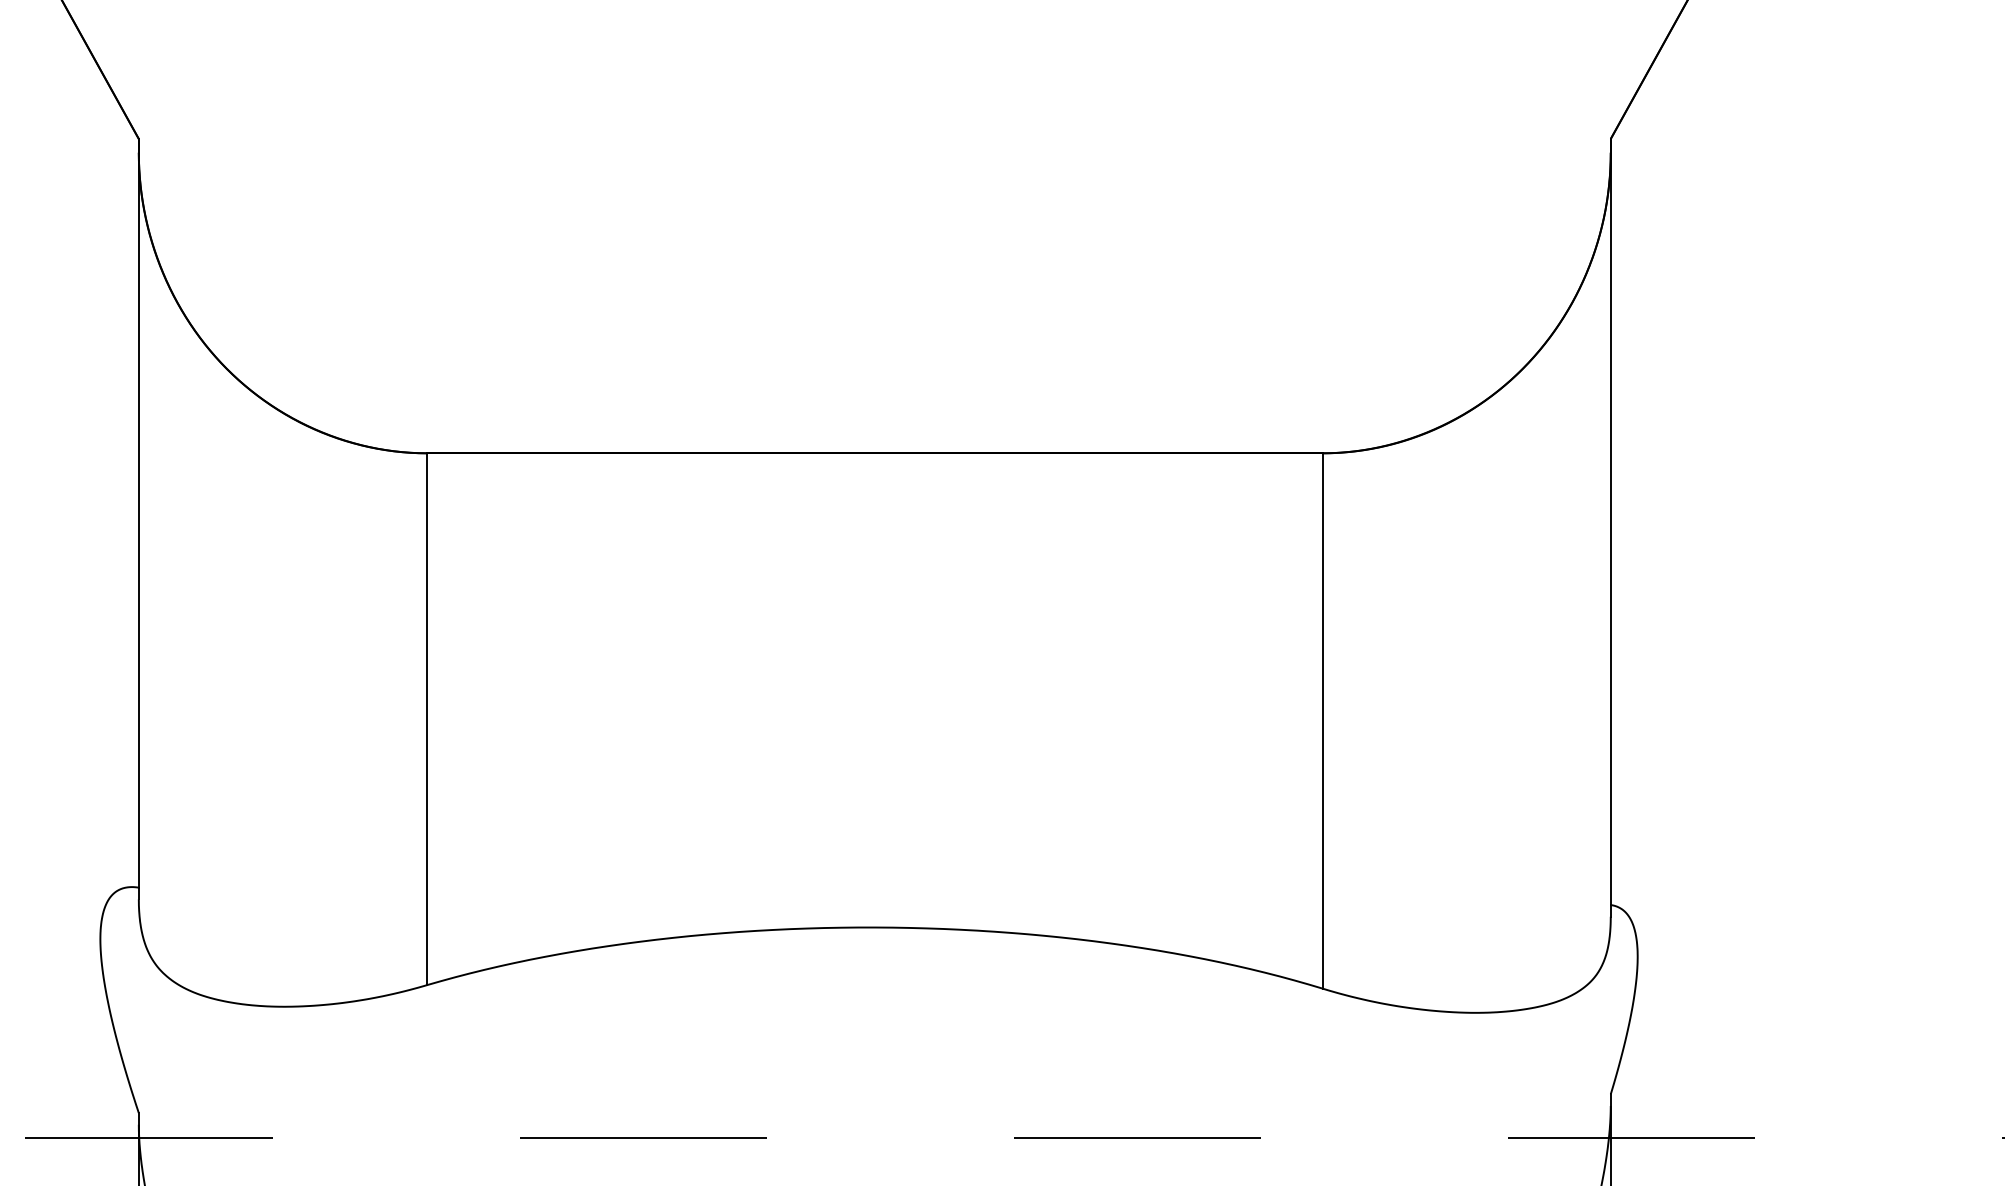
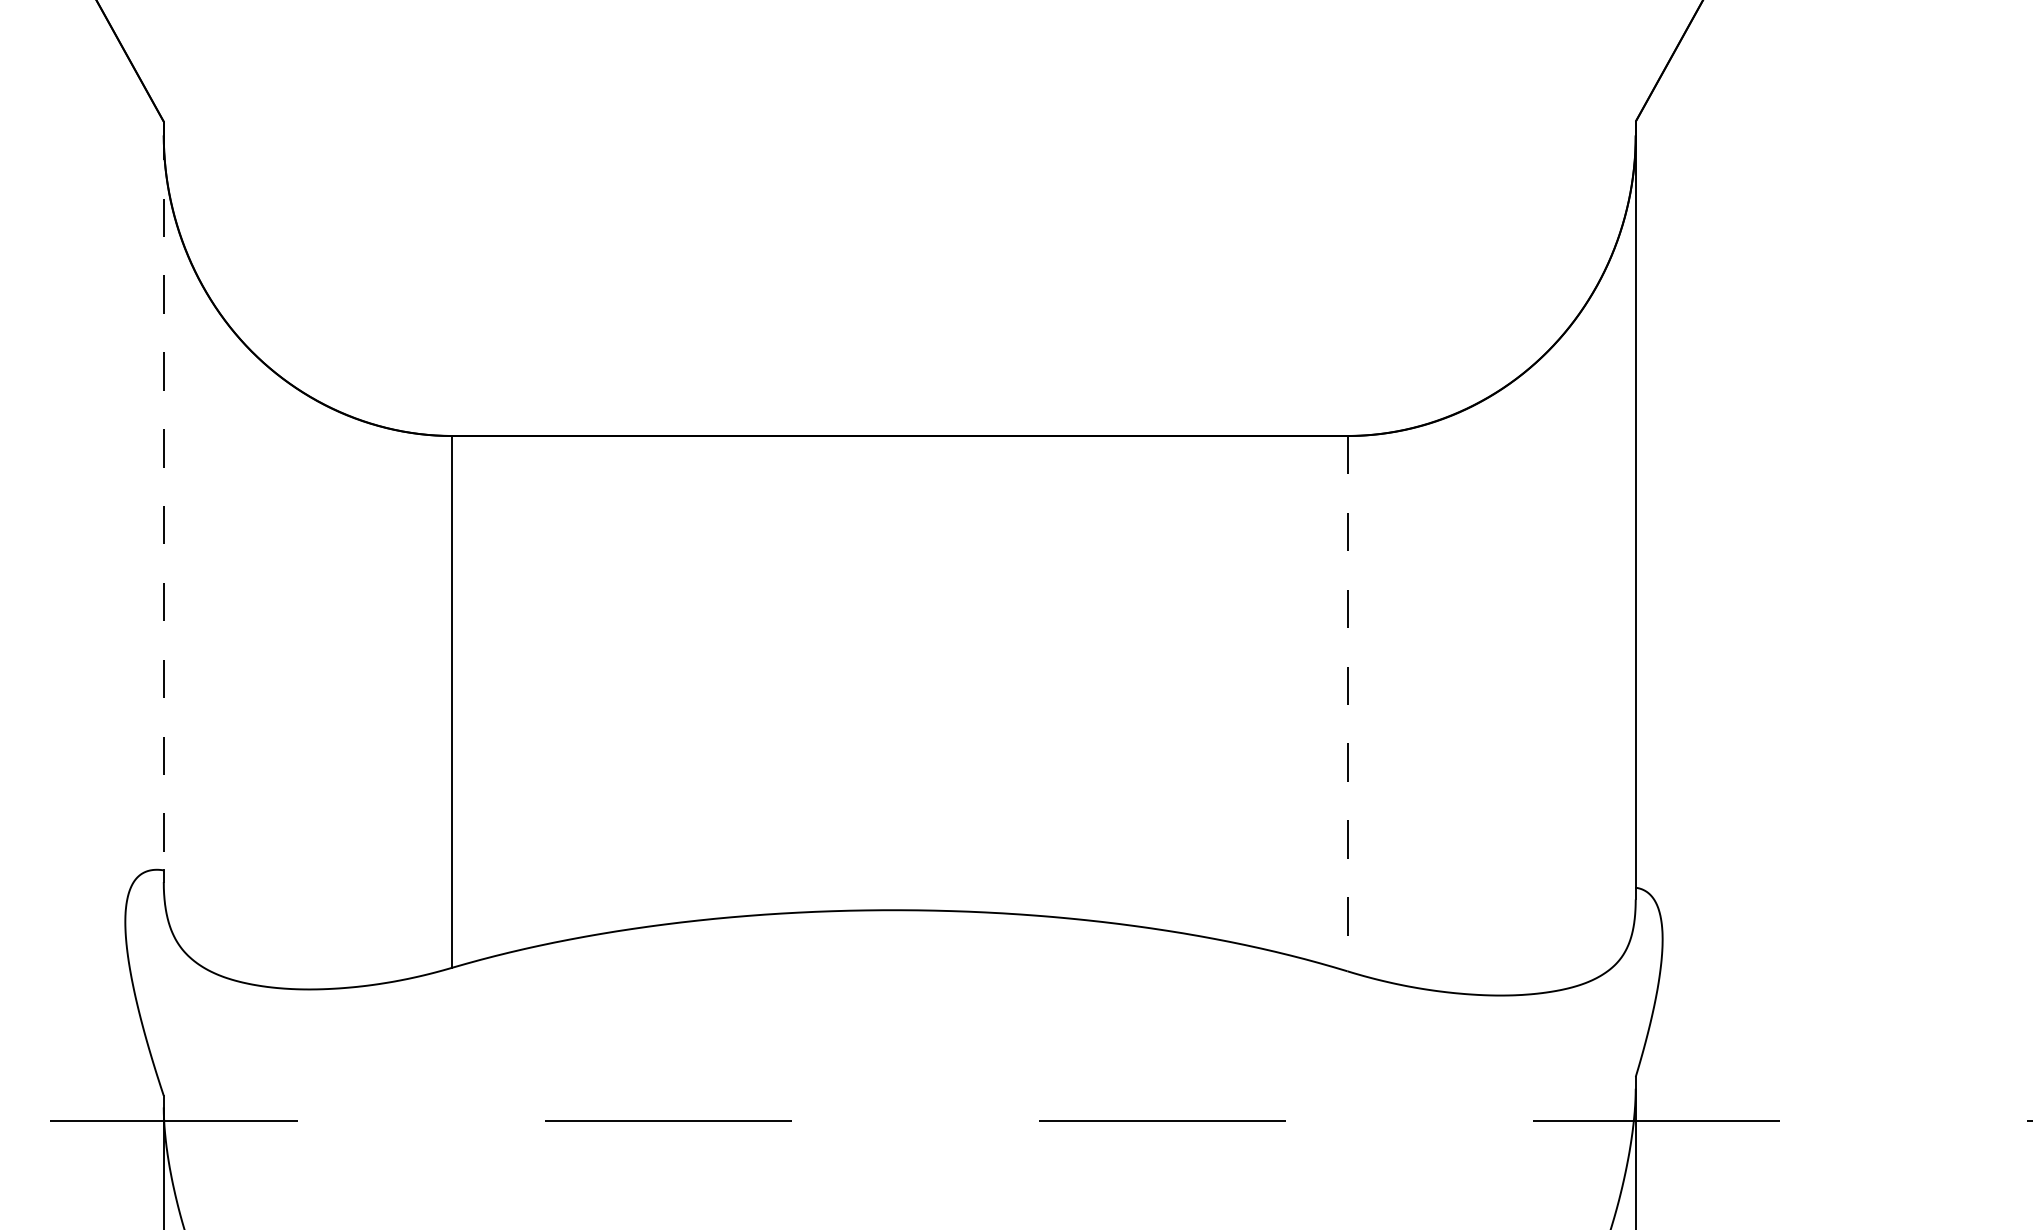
line: (138, 513) -> (163, 496), solid -> dashed
line: (1322, 720) -> (1347, 703), solid -> dashed

